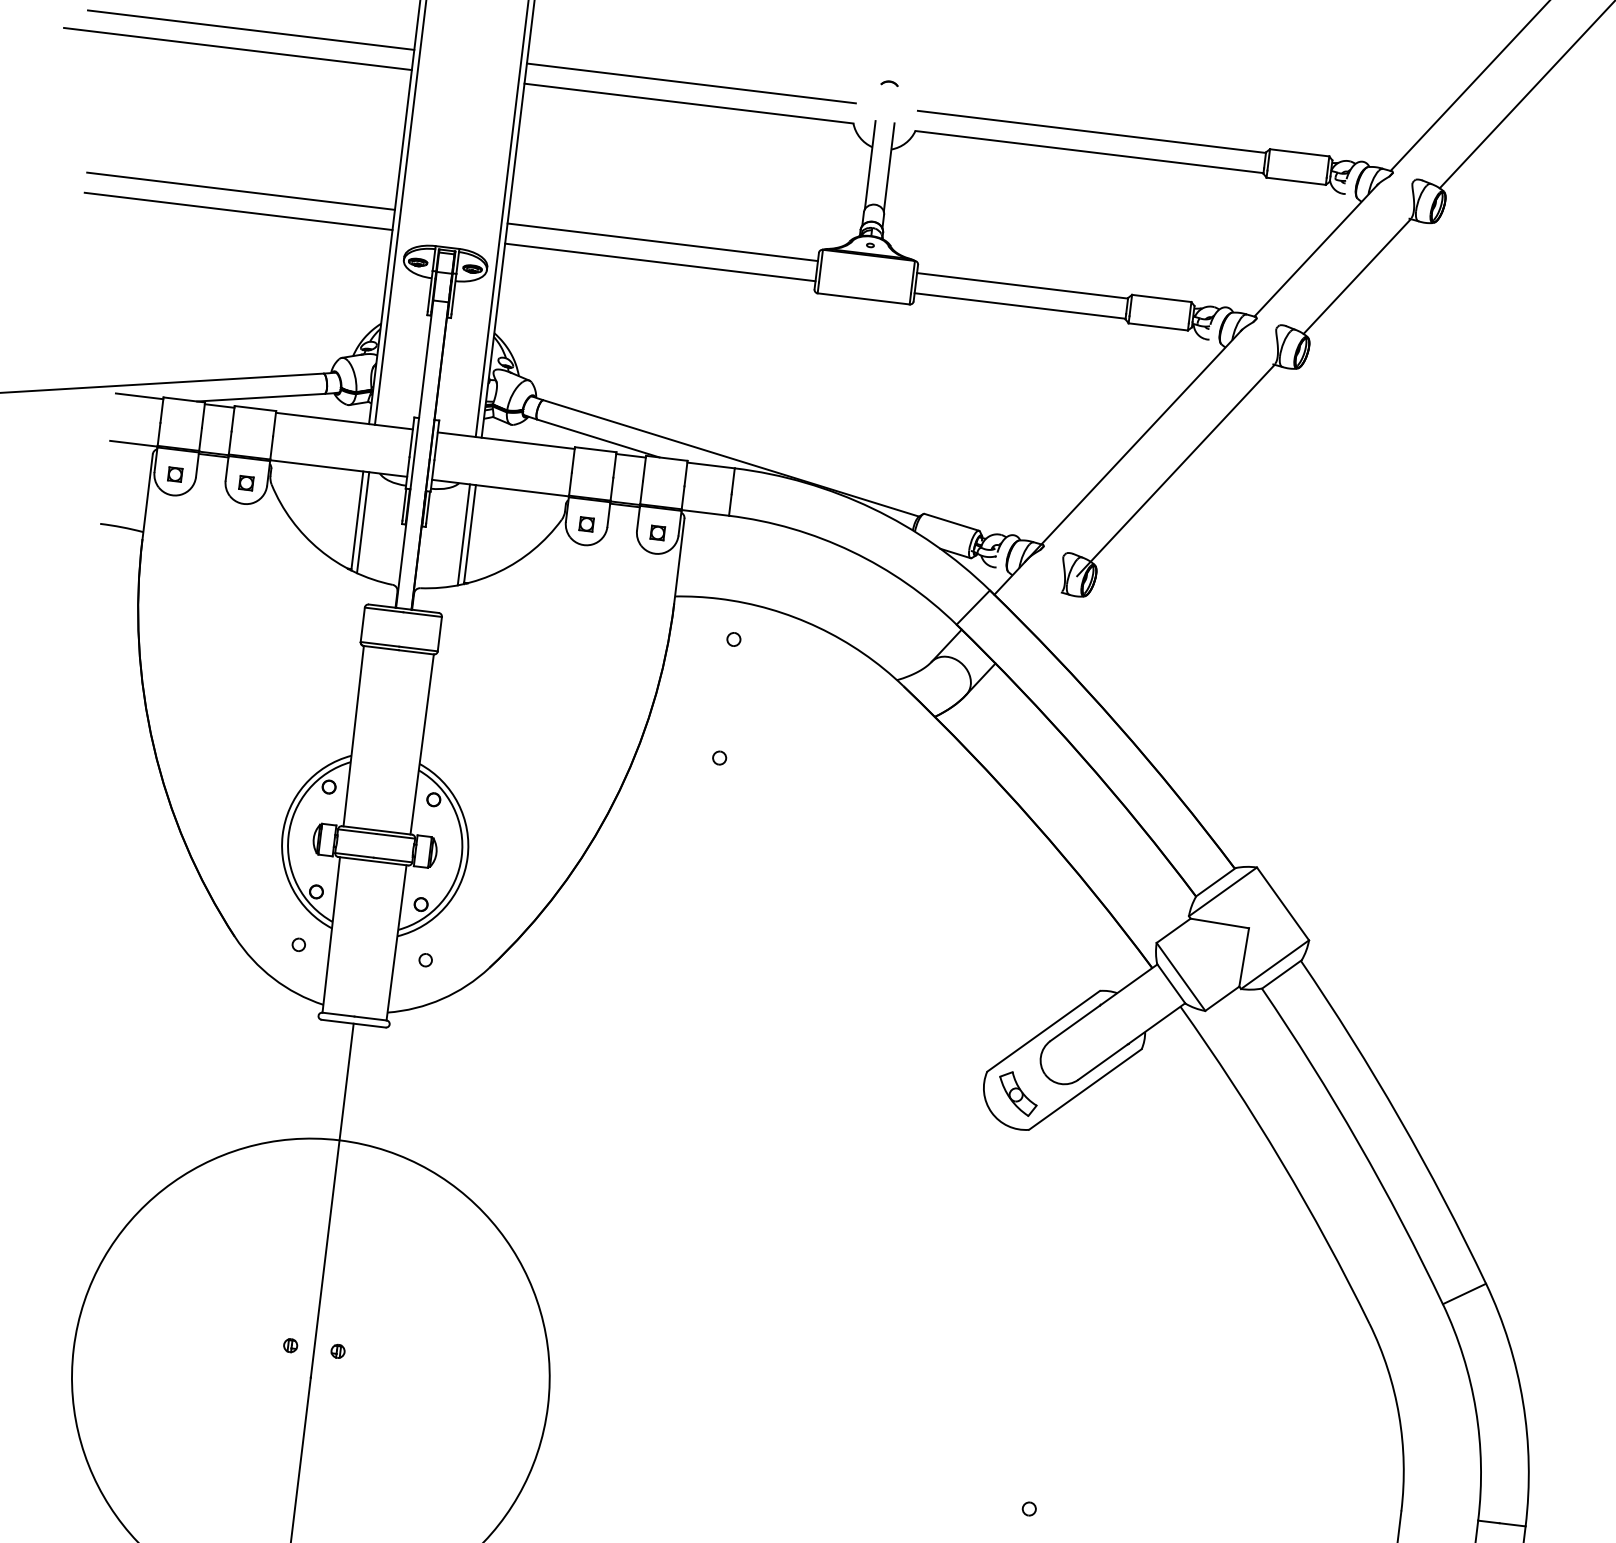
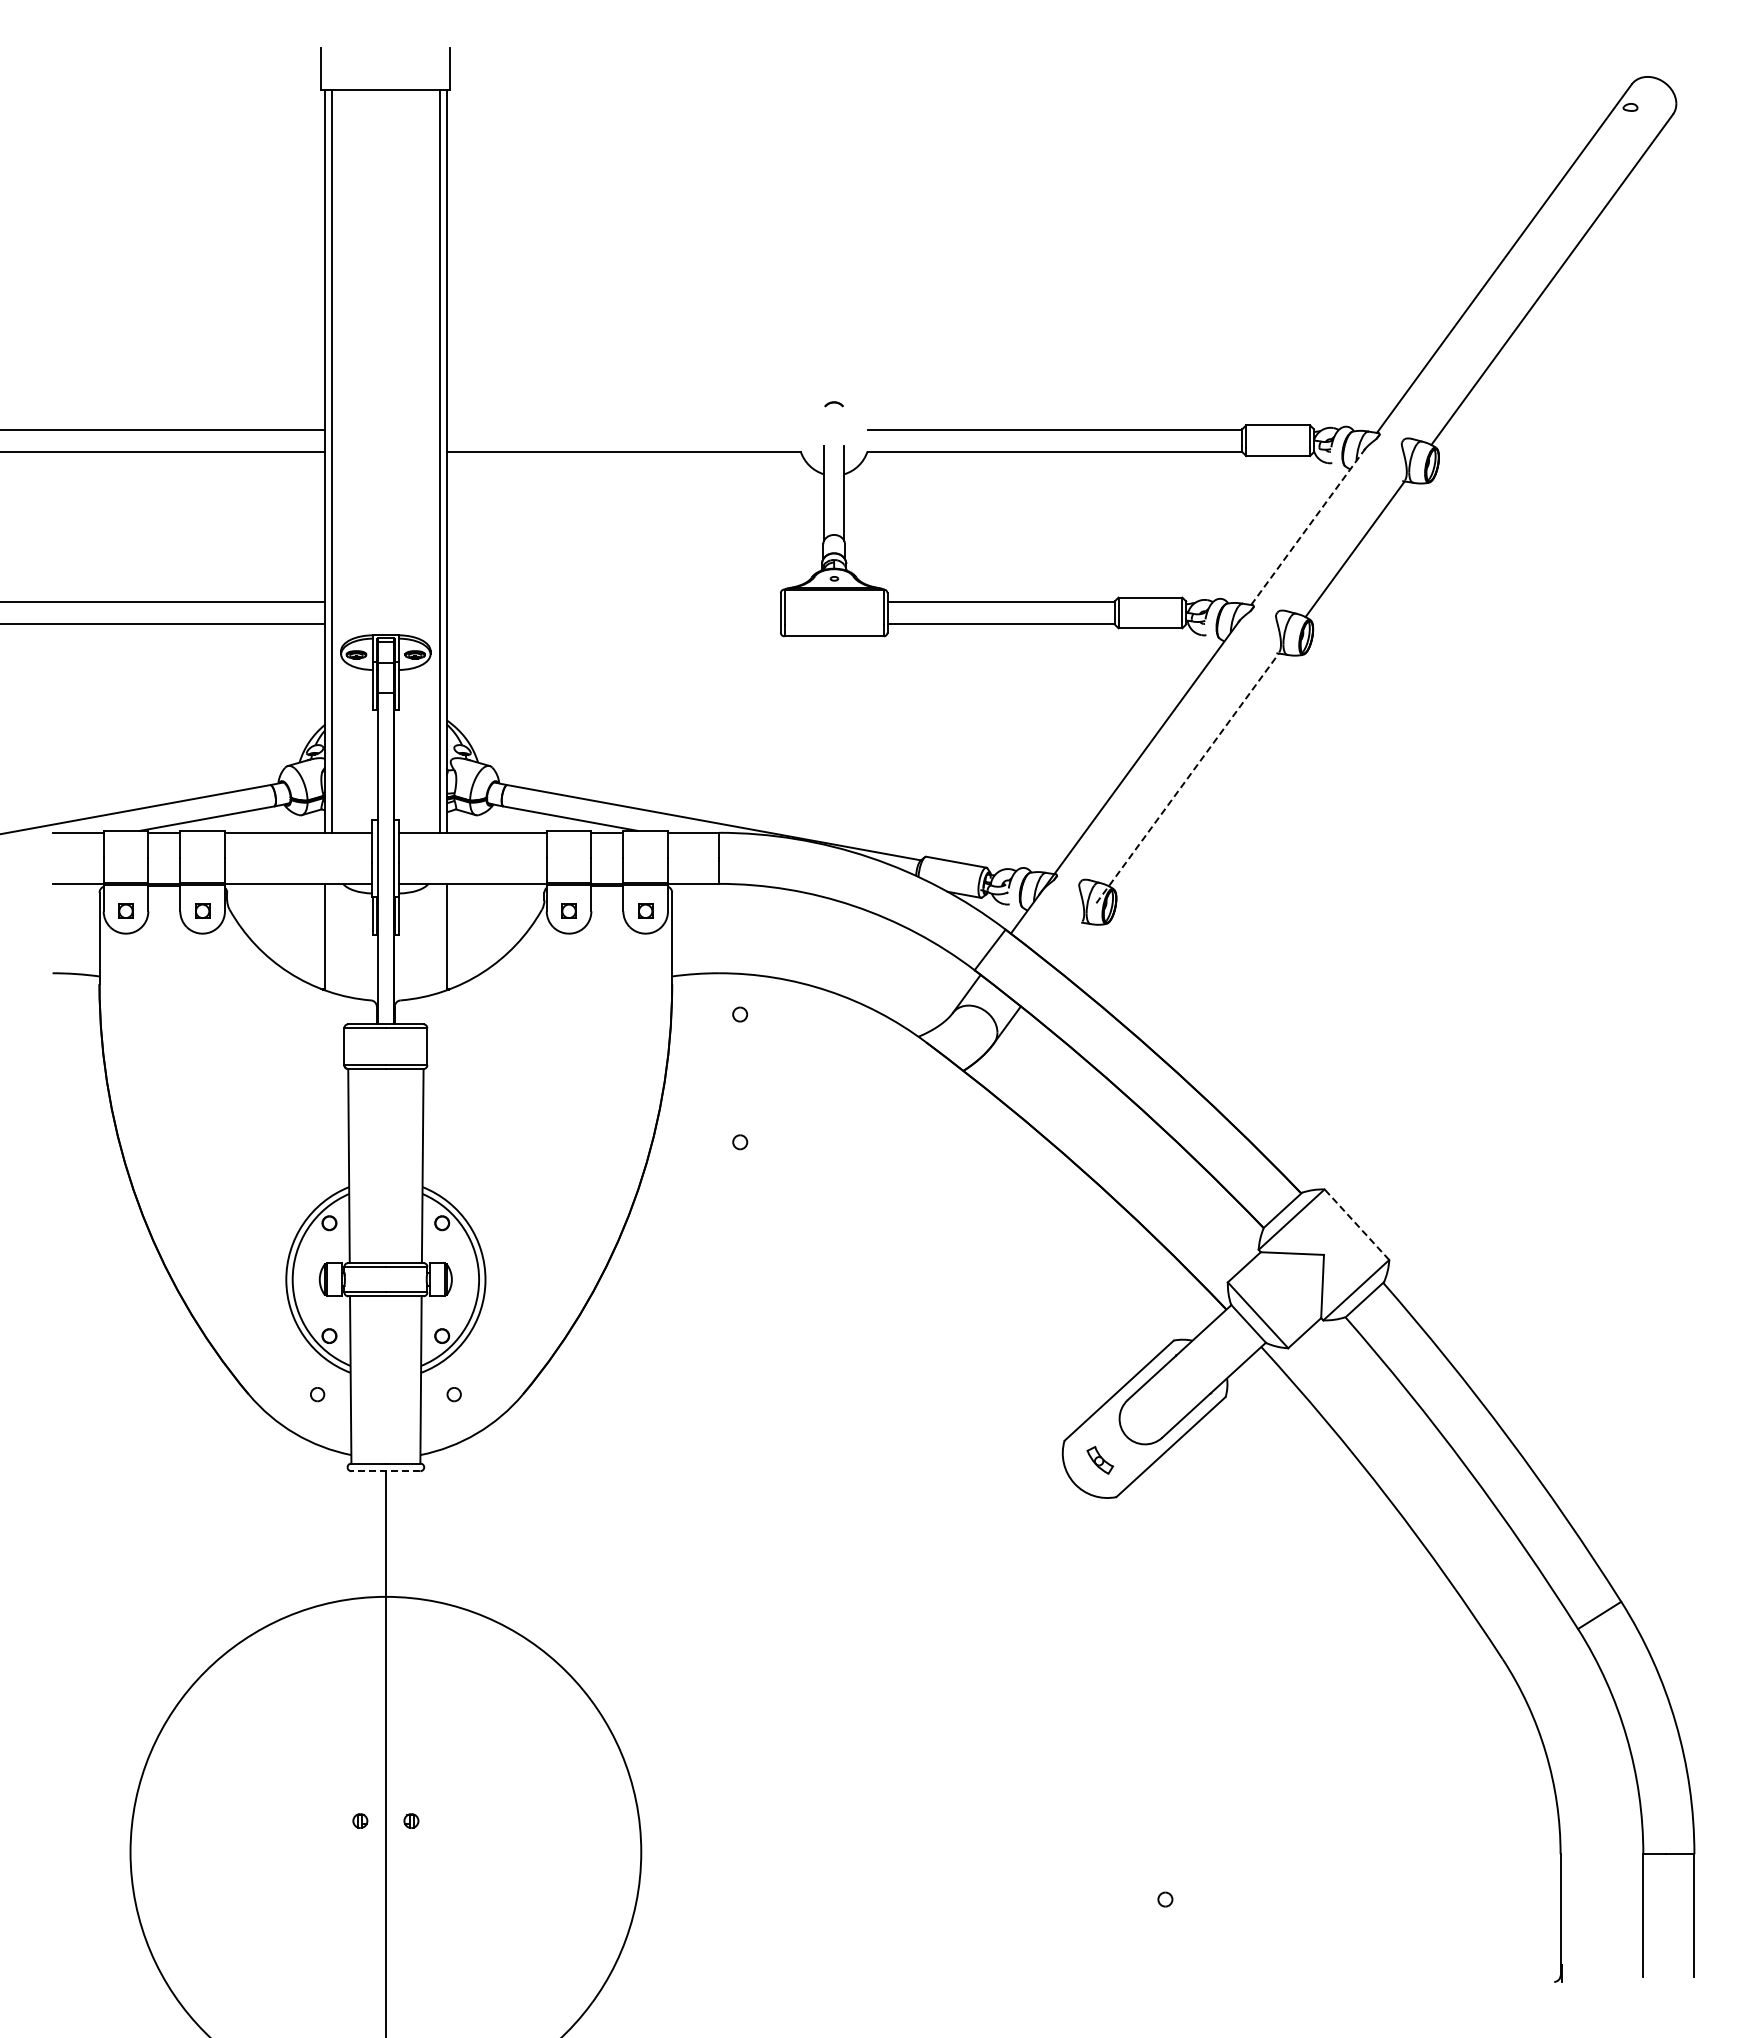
line: (691, 83) -> (623, 429), removed
line: (662, 242) -> (613, 602), removed
line: (1316, 251) -> (1308, 527), solid -> dashed
line: (660, 262) -> (613, 623), removed
line: (1175, 470) -> (1187, 778), solid -> dashed
line: (363, 522) -> (331, 937), removed
line: (464, 534) -> (440, 937), removed
line: (1282, 903) -> (1356, 1224), solid -> dashed
line: (353, 1023) -> (385, 1471), solid -> dashed
part: (1018, 1094) -> (1100, 1460), size x0.6

